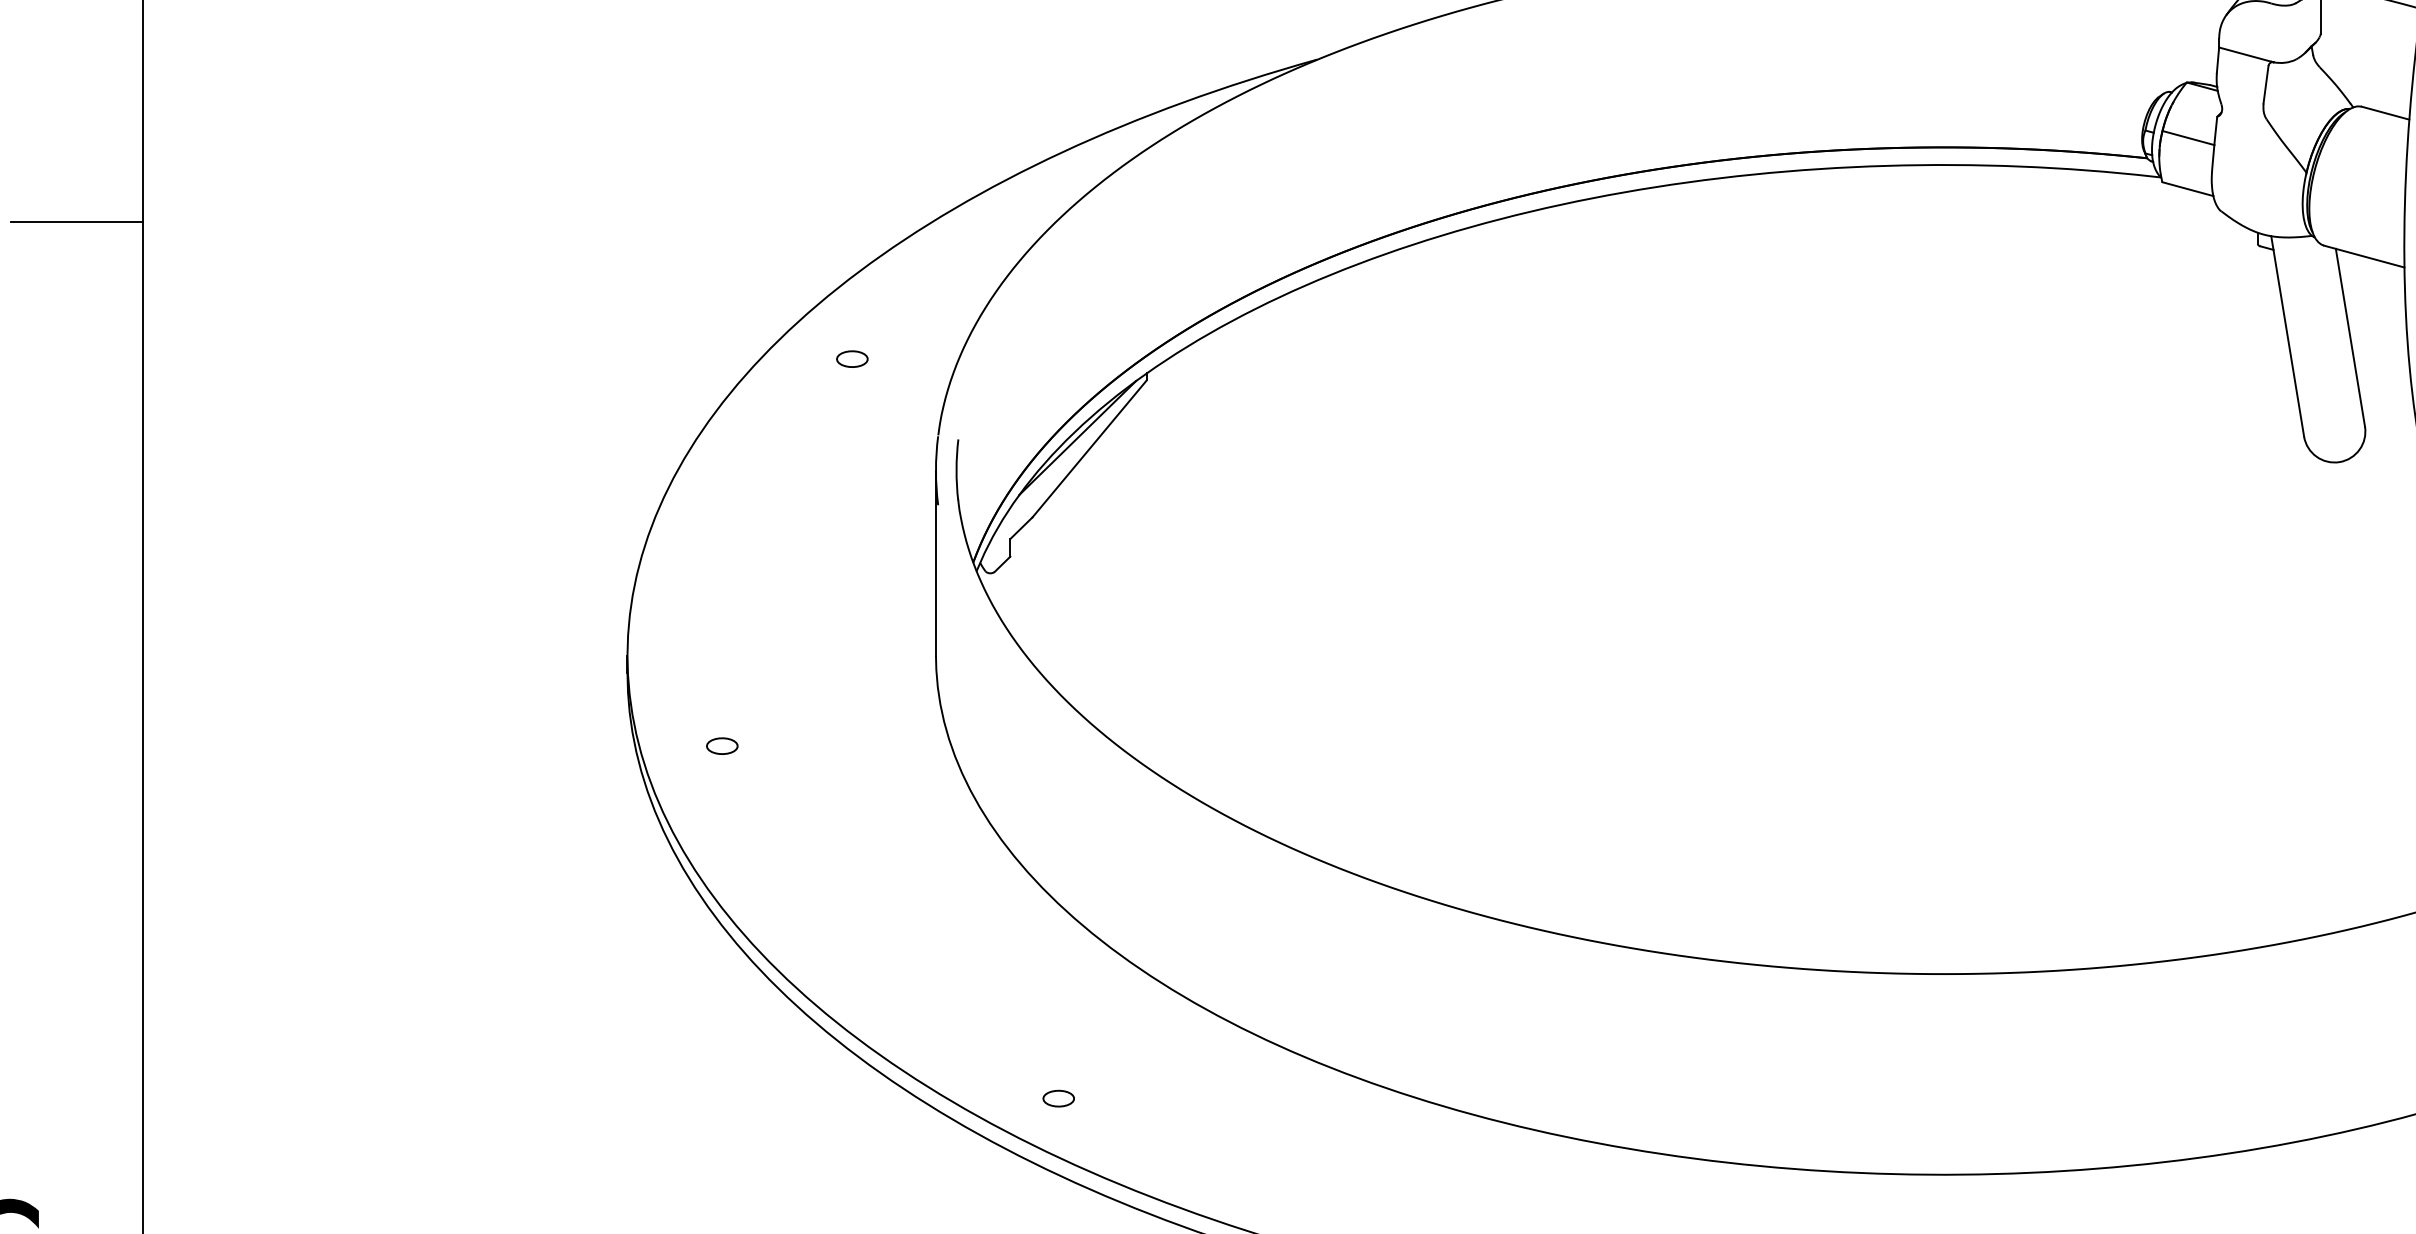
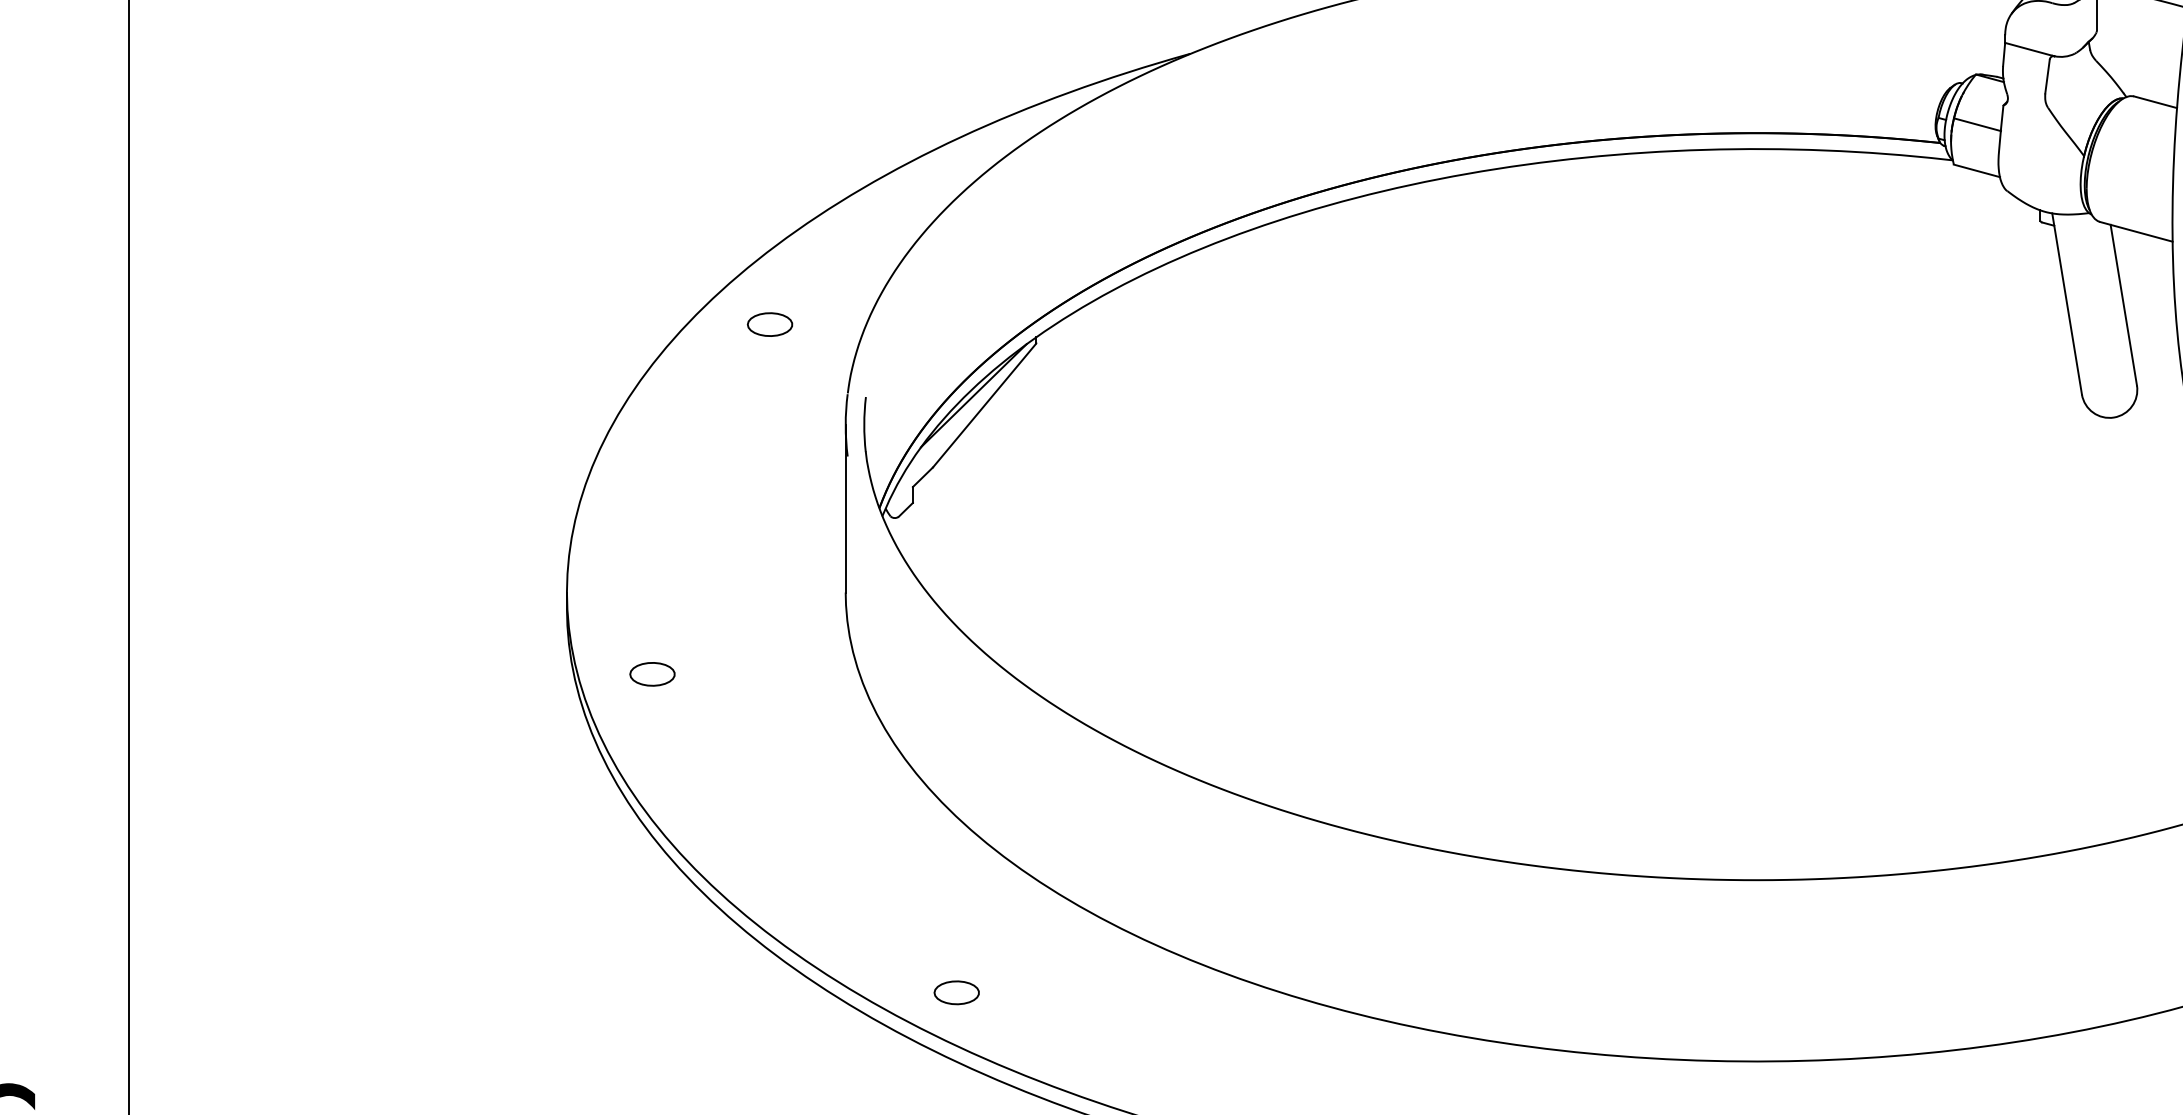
line: (76, 222) -> (69, 201), removed
part: (852, 358) -> (770, 323), size x1.6
part: (722, 745) -> (652, 673), size x1.6
part: (1058, 1098) -> (956, 992), size x1.6

